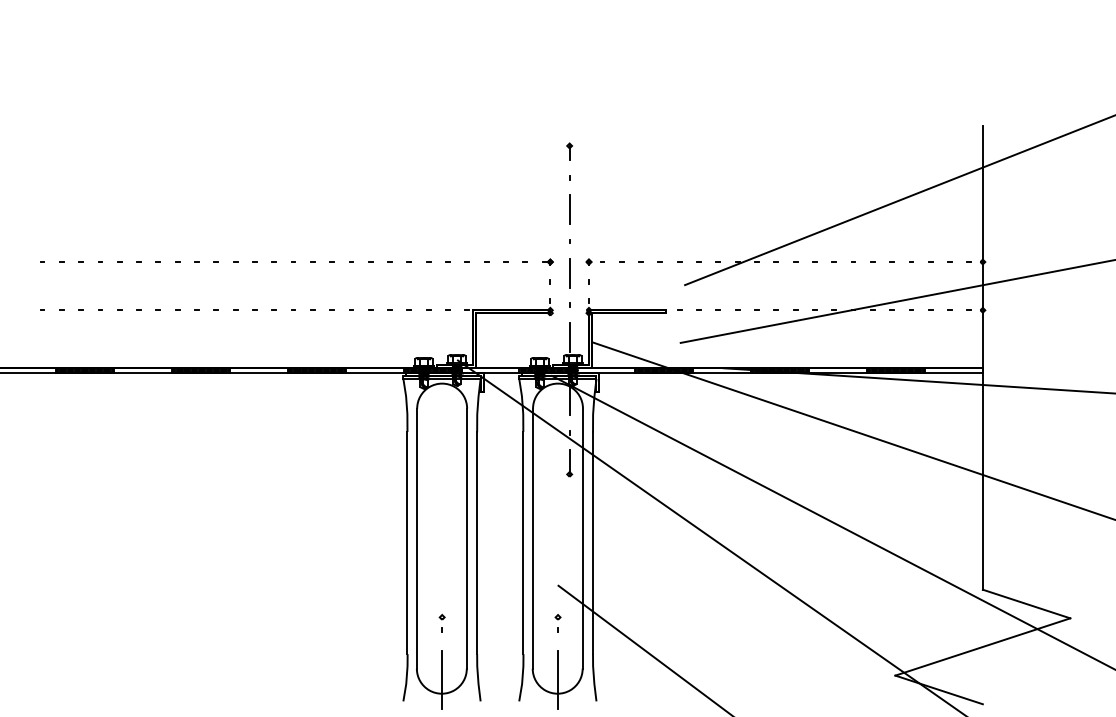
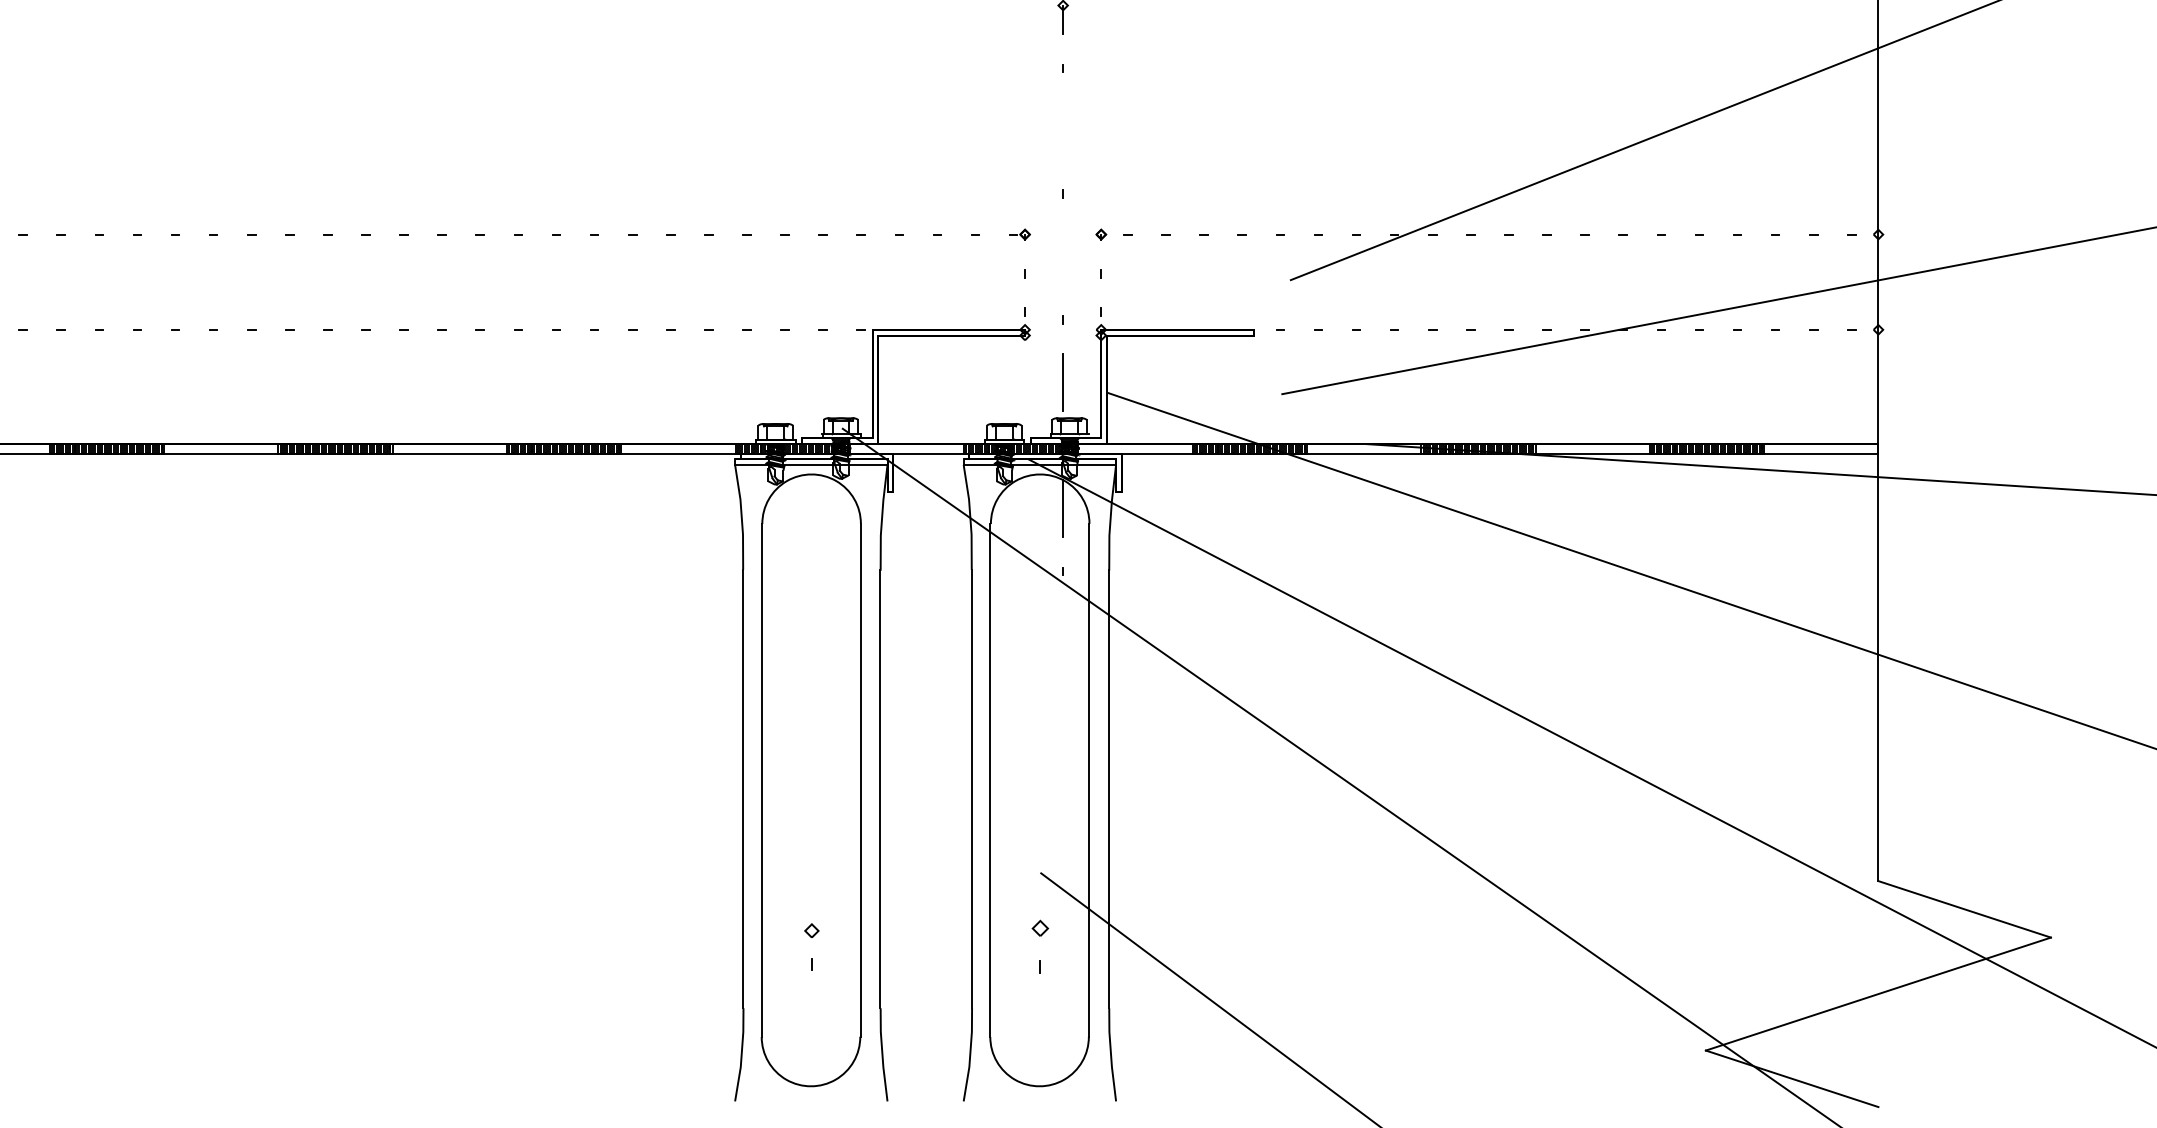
line: (569, 209) -> (1062, 130), removed
line: (569, 272) -> (1062, 255), removed
part: (569, 463) -> (1062, 632), removed
part: (441, 623) -> (810, 947), size x1.4
part: (557, 623) -> (1039, 947), size x1.6
line: (442, 679) -> (812, 1058), removed
line: (558, 679) -> (1041, 1058), removed

